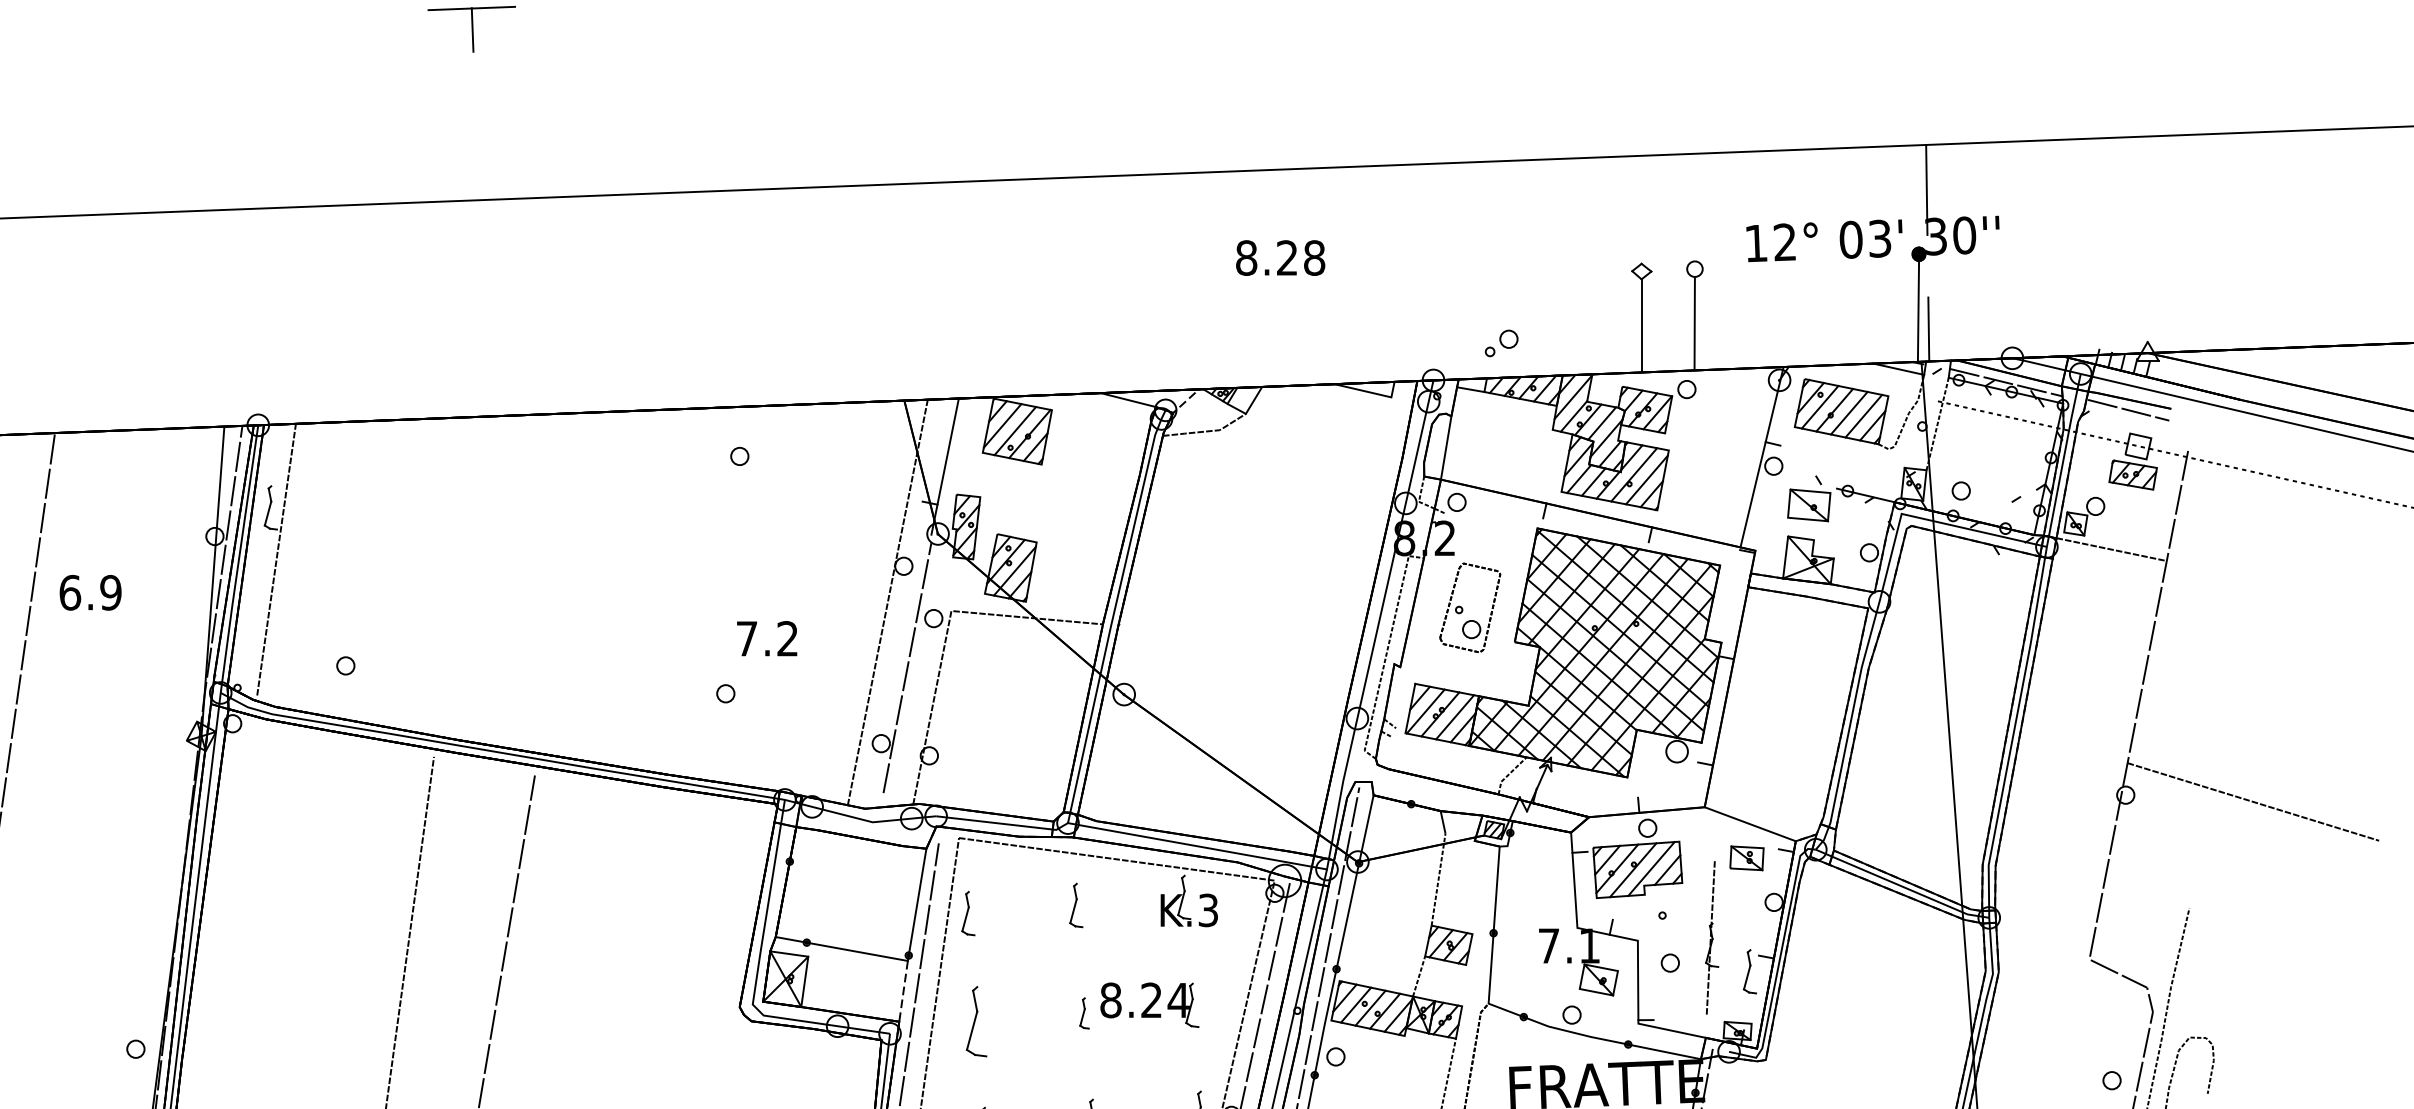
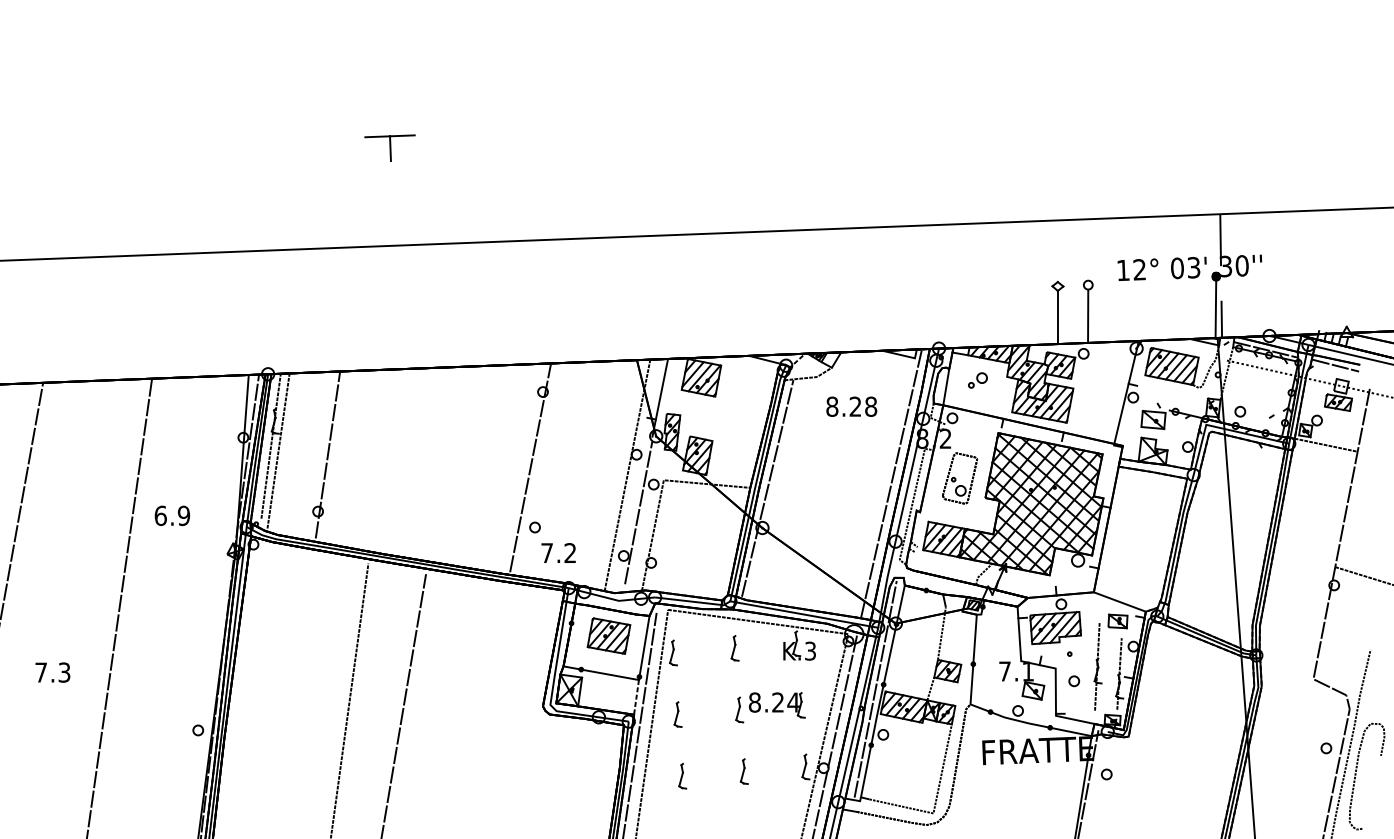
text: (1280, 257) -> (851, 406), moved
part: (1500, 343) -> (977, 380), moved
line: (262, 550) -> (270, 445), added
line: (362, 565) -> (327, 454), added
line: (717, 588) -> (530, 467), added
text: (90, 592) -> (172, 515), moved
line: (1350, 616) -> (891, 483), added
line: (1133, 625) -> (767, 488), added
text: (766, 637) -> (558, 552), moved
part: (854, 882) -> (608, 635), added
line: (1749, 949) -> (1119, 673), added
part: (1083, 1012) -> (739, 709), size x1.43
part: (975, 1021) -> (677, 714), size x0.62

